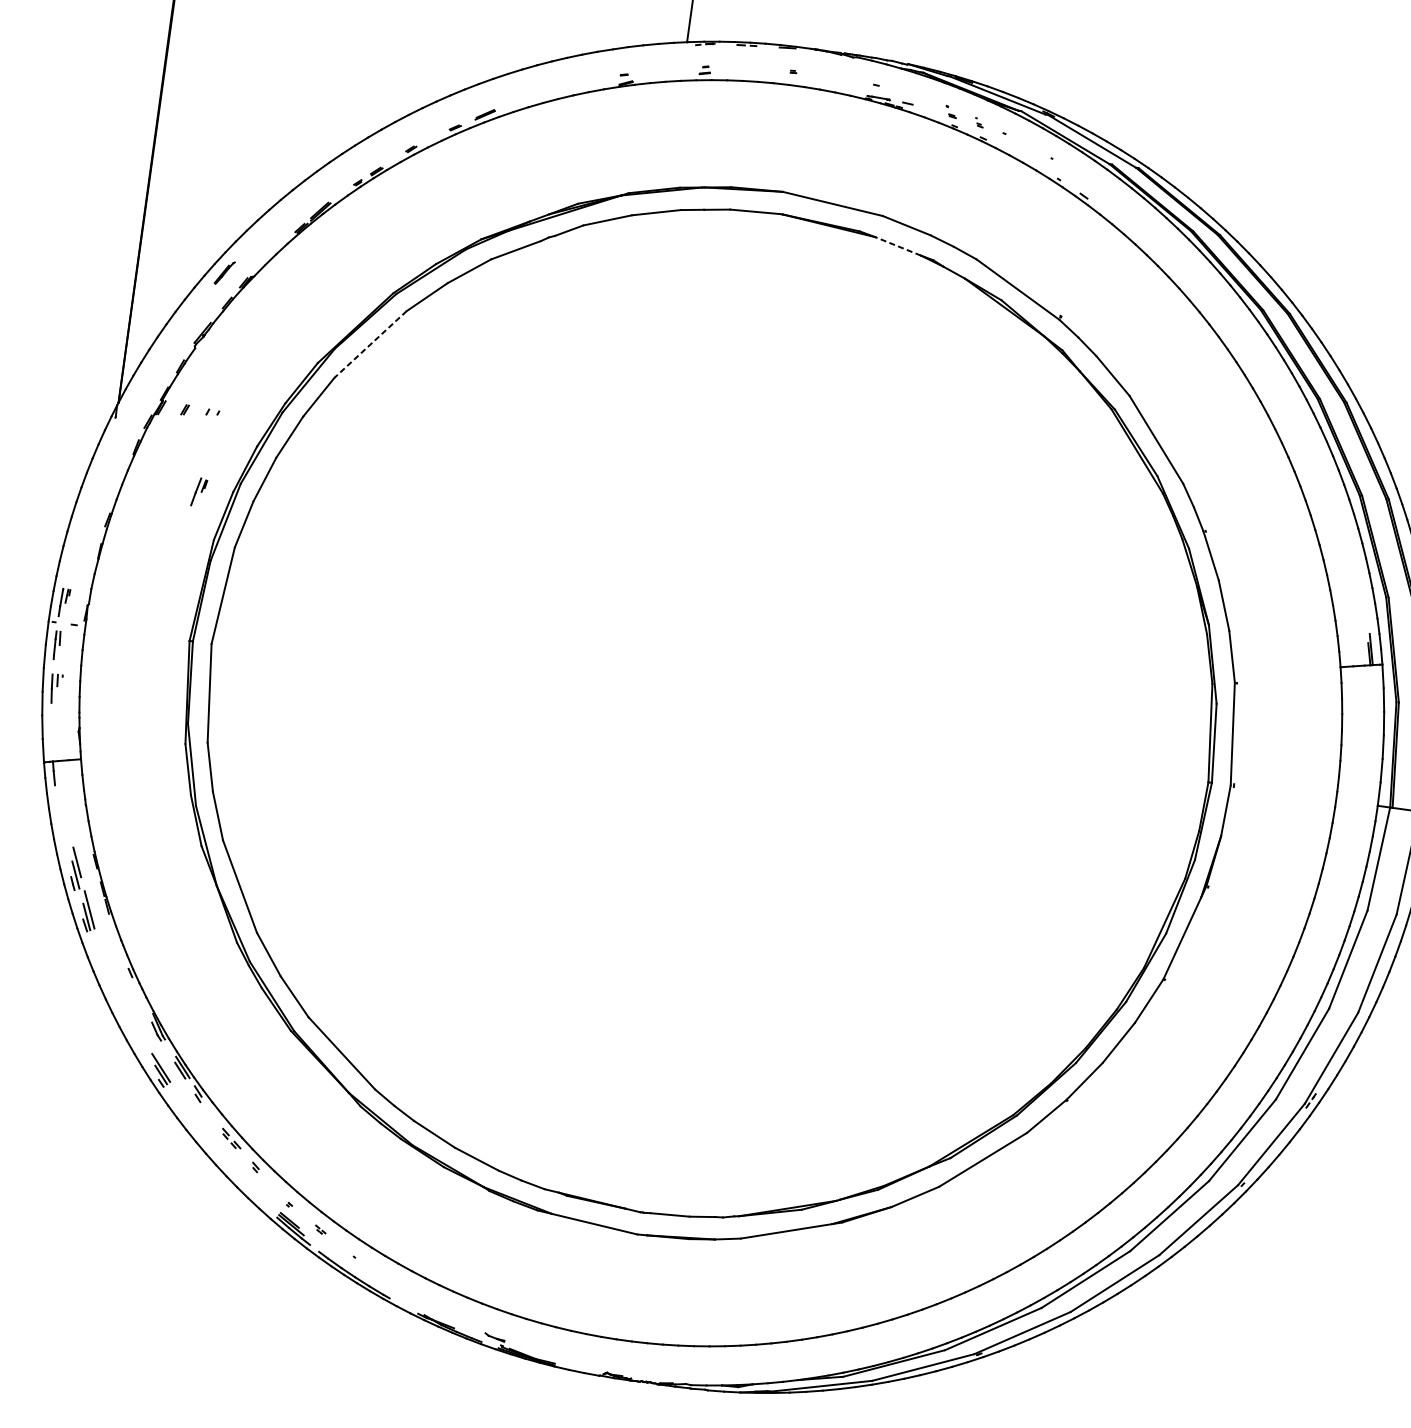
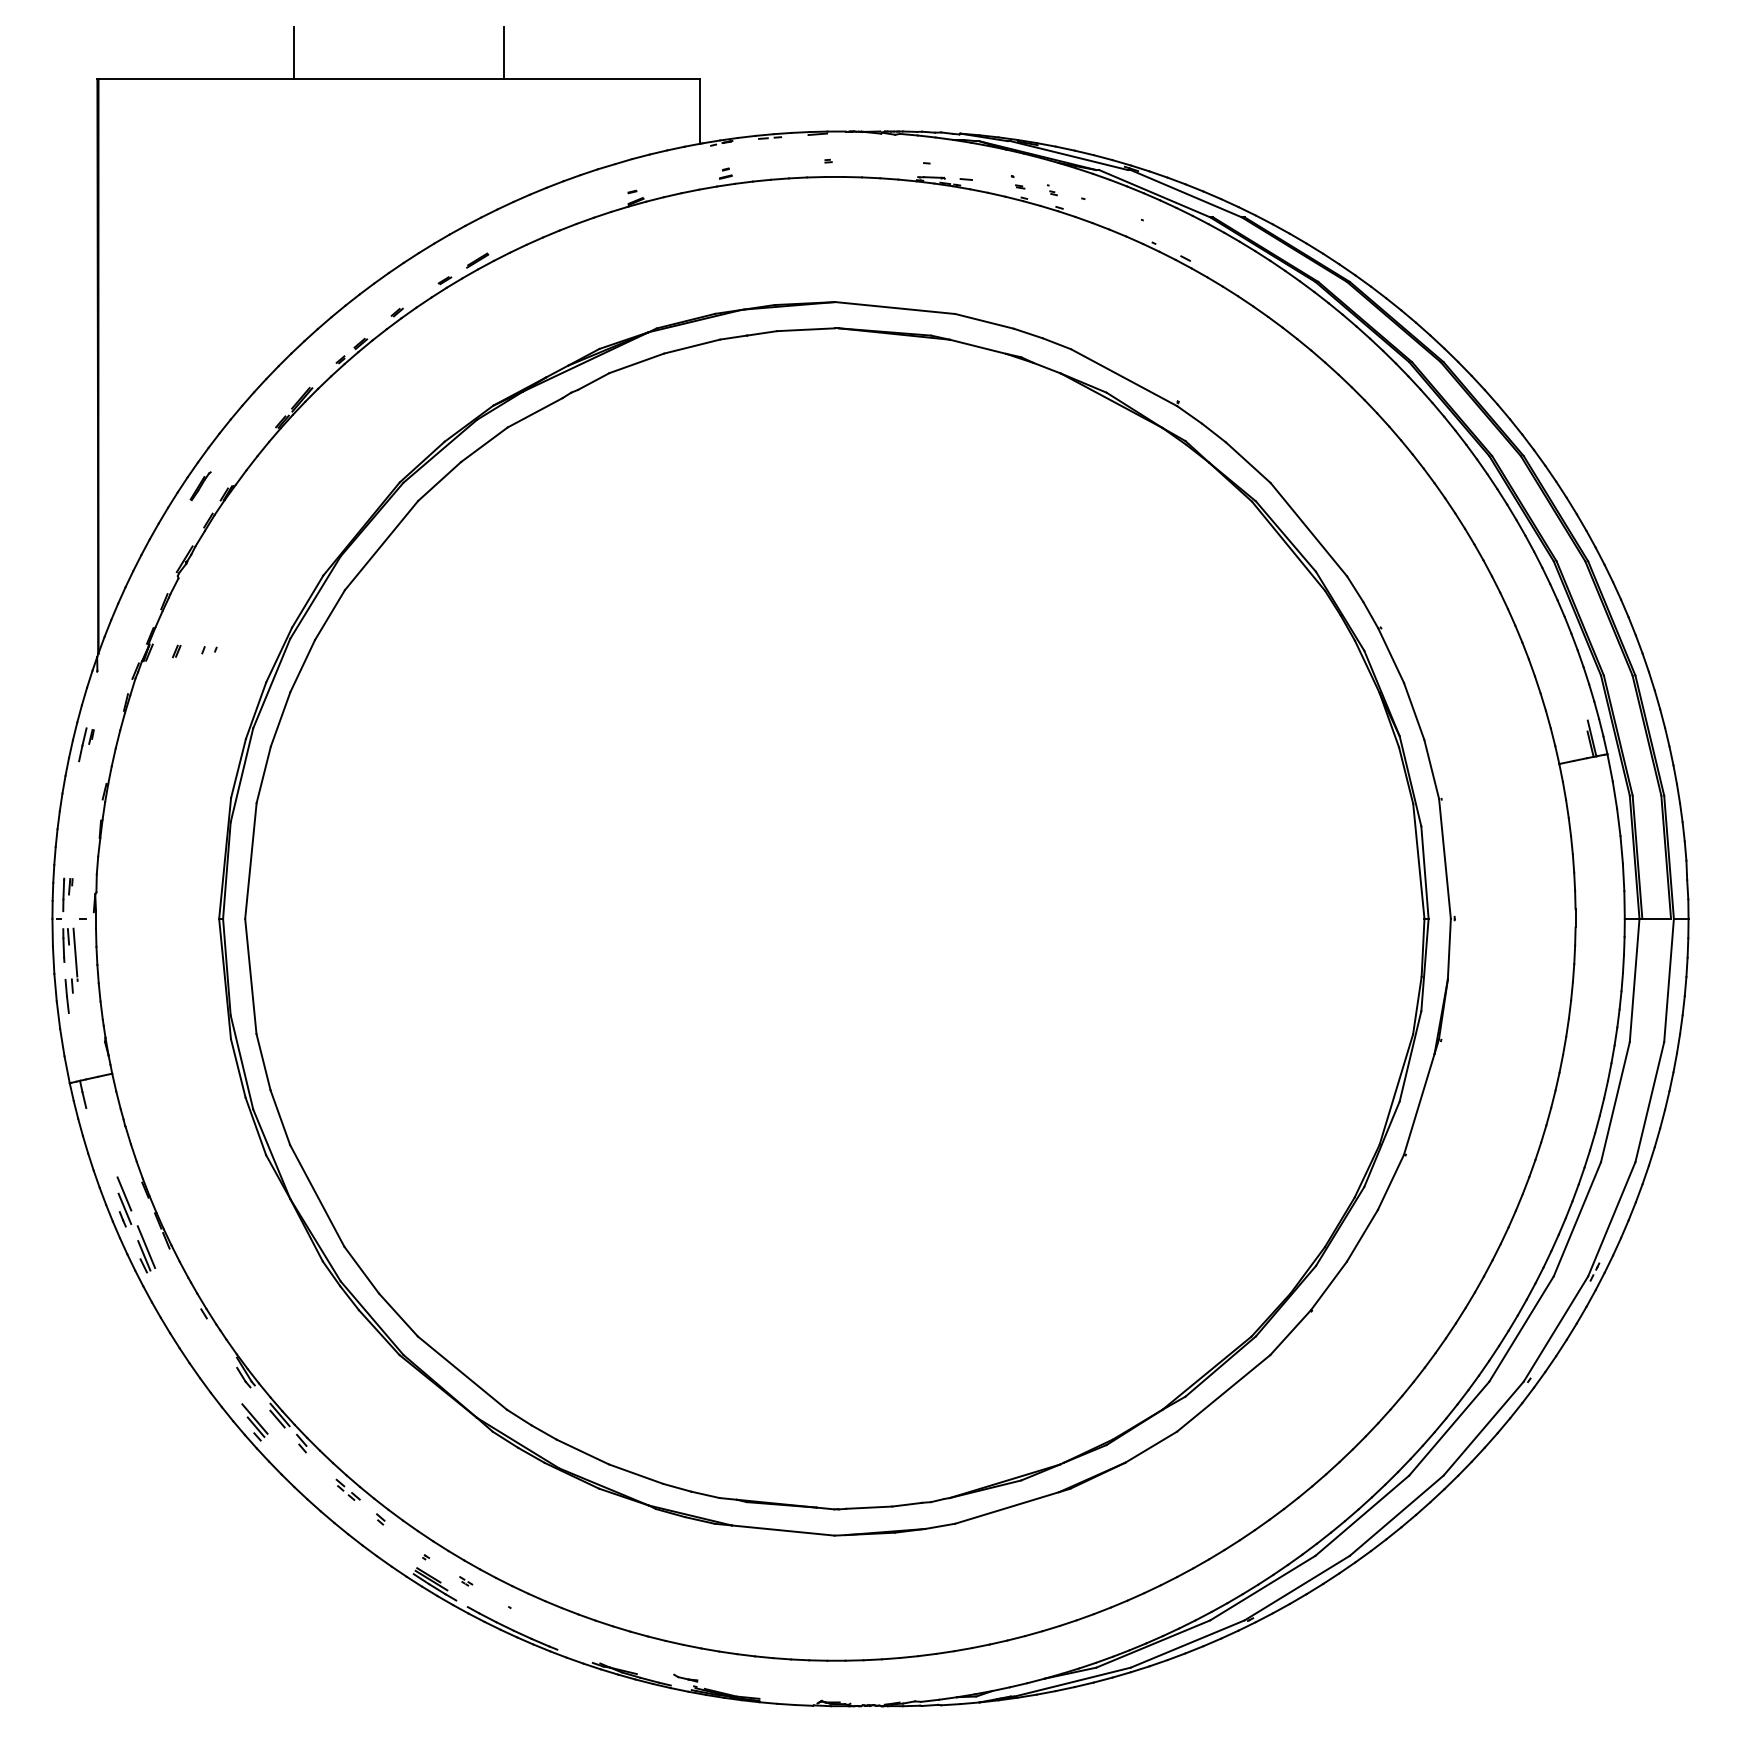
line: (898, 246) -> (978, 346), dashed -> solid
line: (370, 344) -> (381, 545), dashed -> solid
part: (199, 492) -> (86, 744), moved
line: (64, 652) -> (75, 952), added

